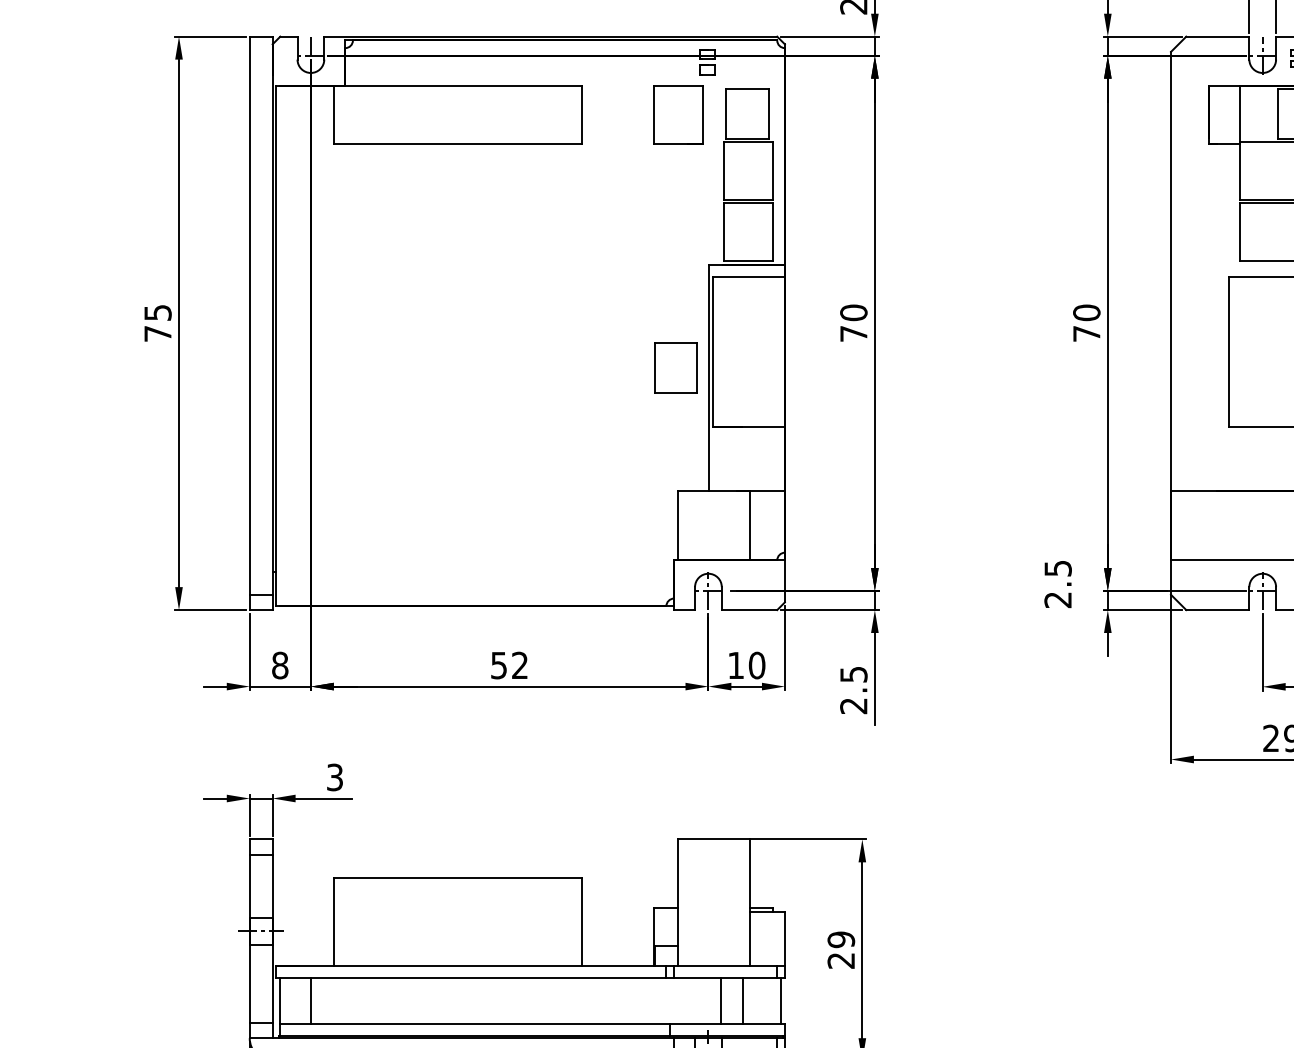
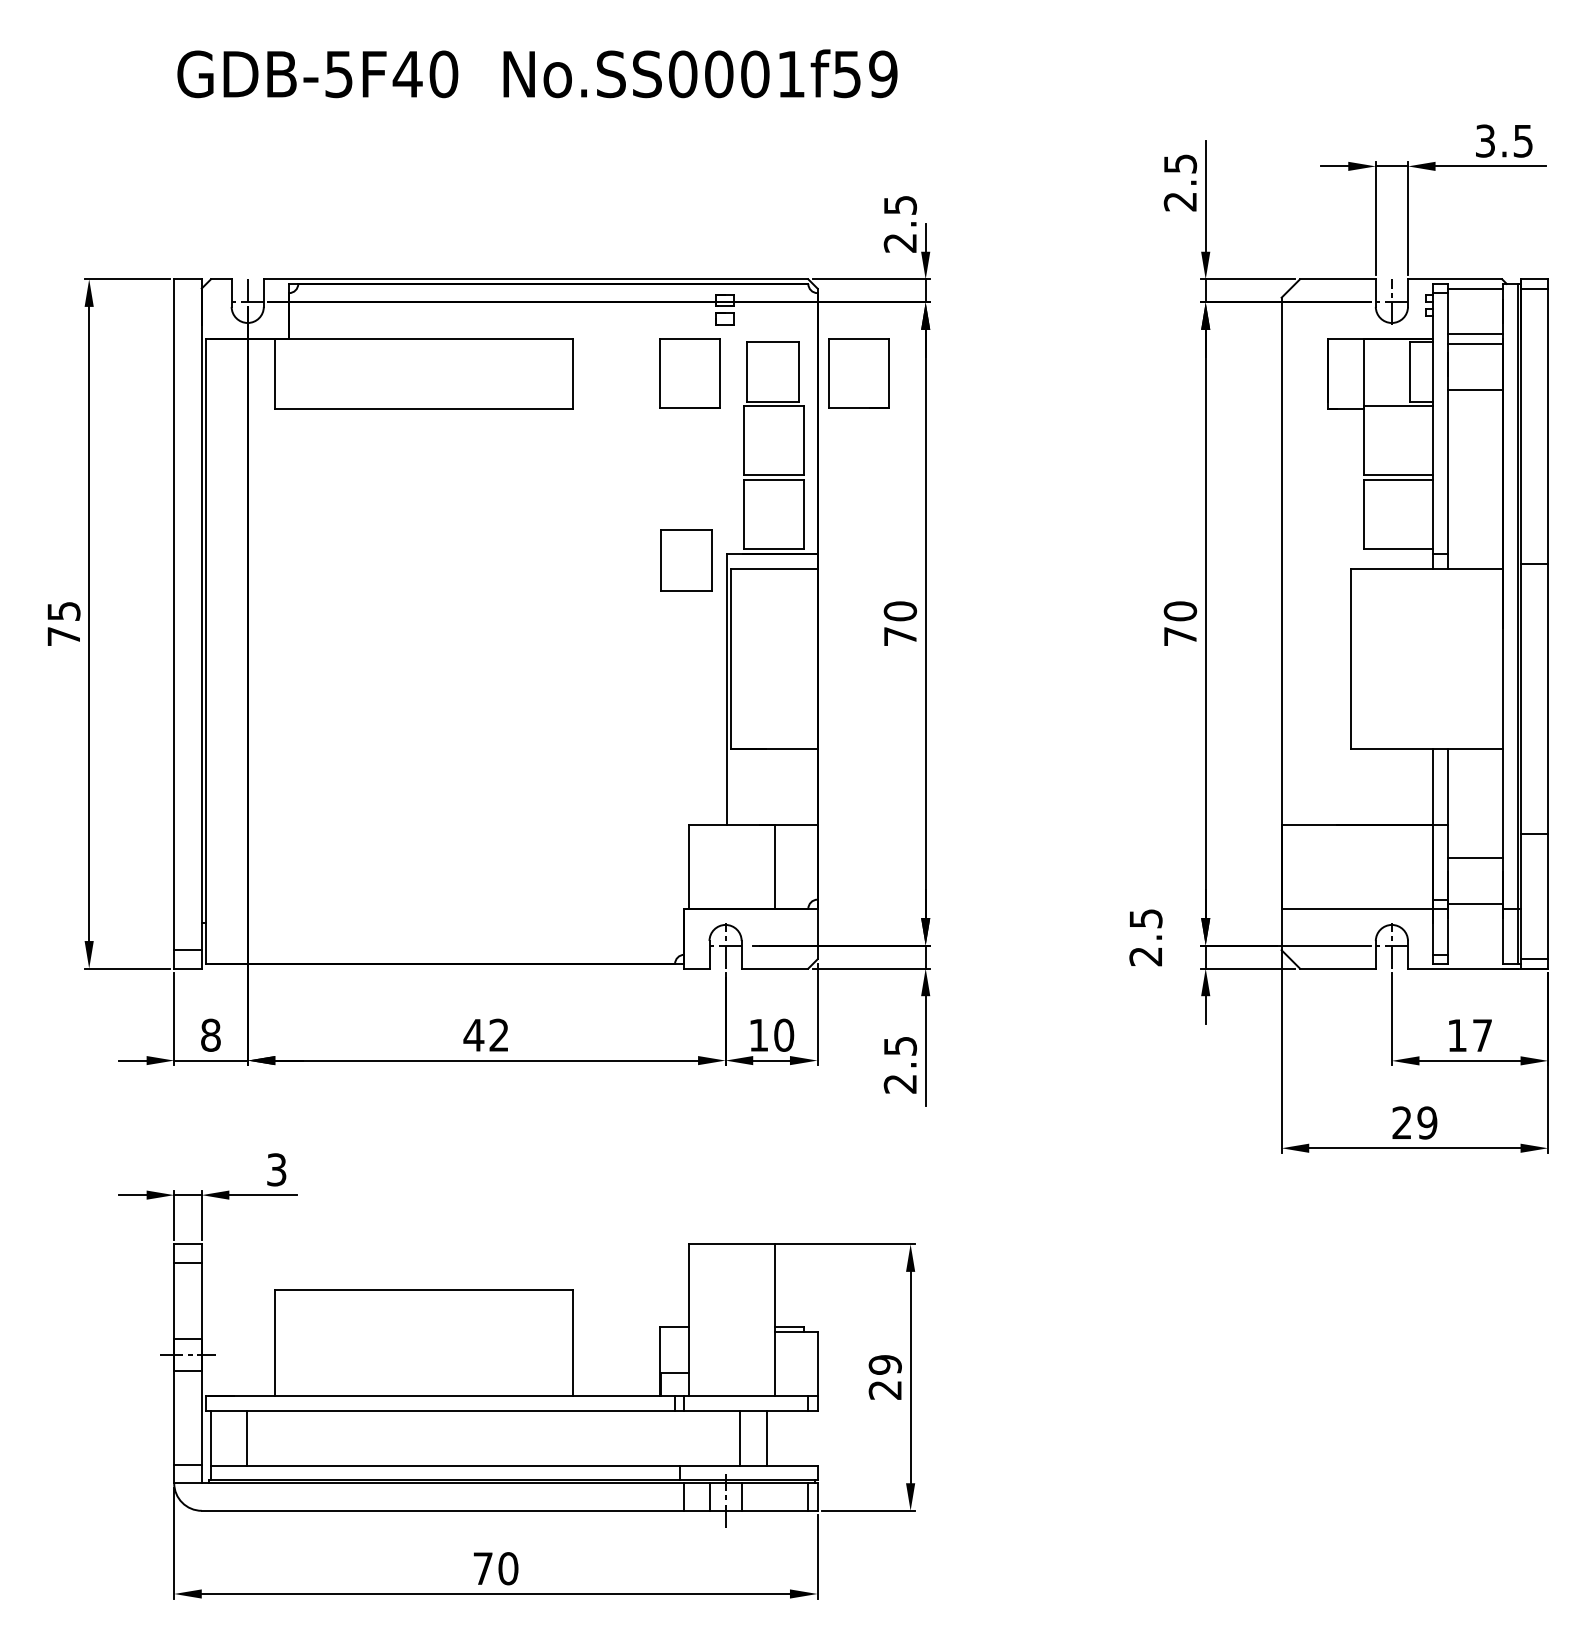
part: (818, 114) -> (858, 373), added
part: (675, 367) -> (686, 560), moved
text: (498, 665) -> (473, 1035), 52 -> 42
line: (780, 1000) -> (812, 1437), removed

